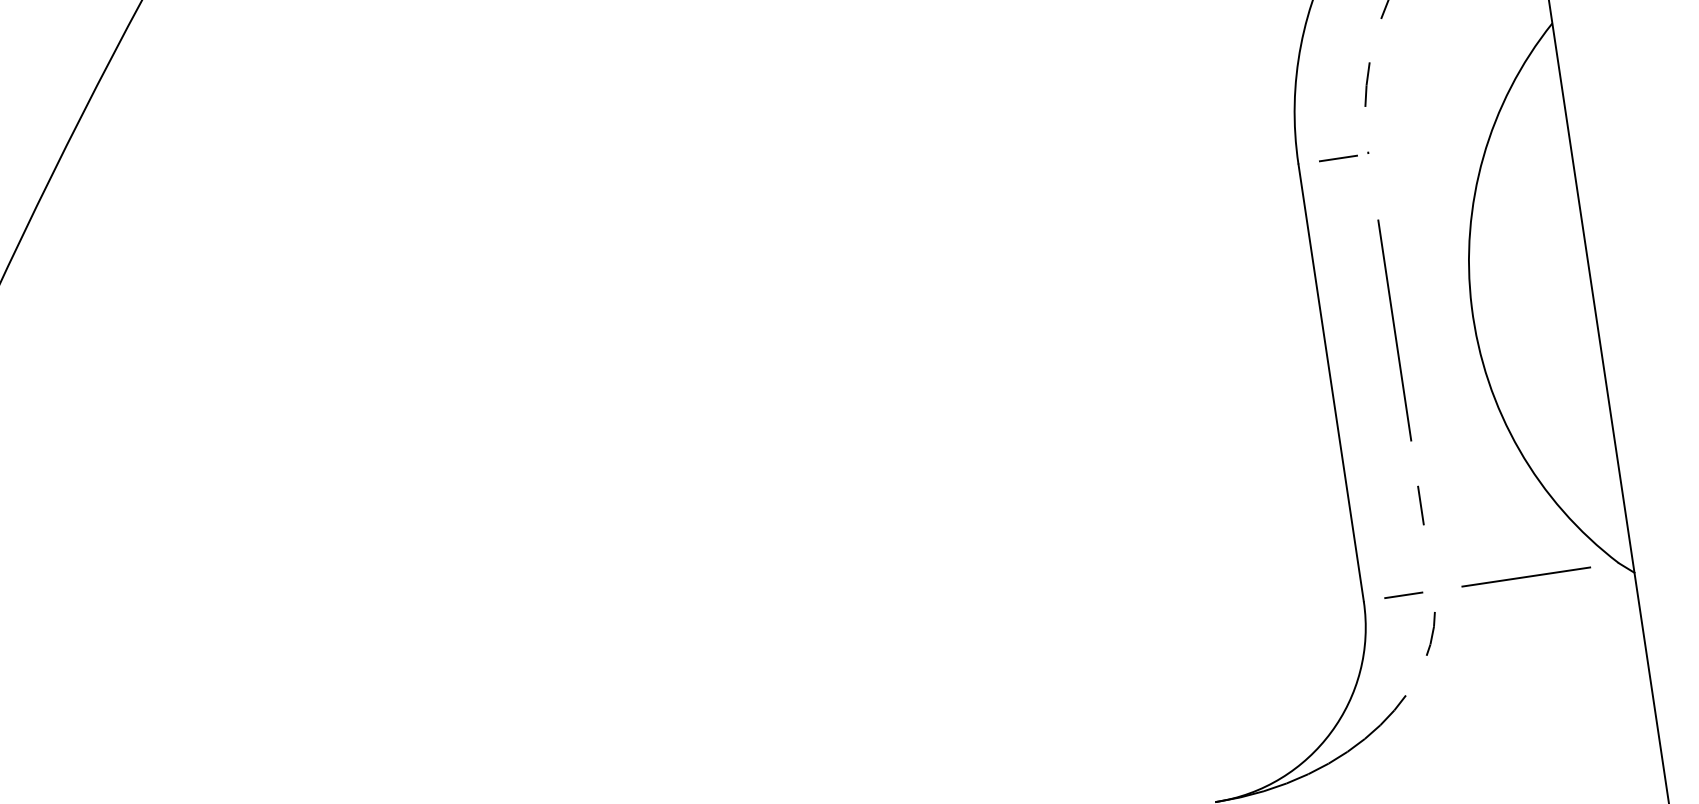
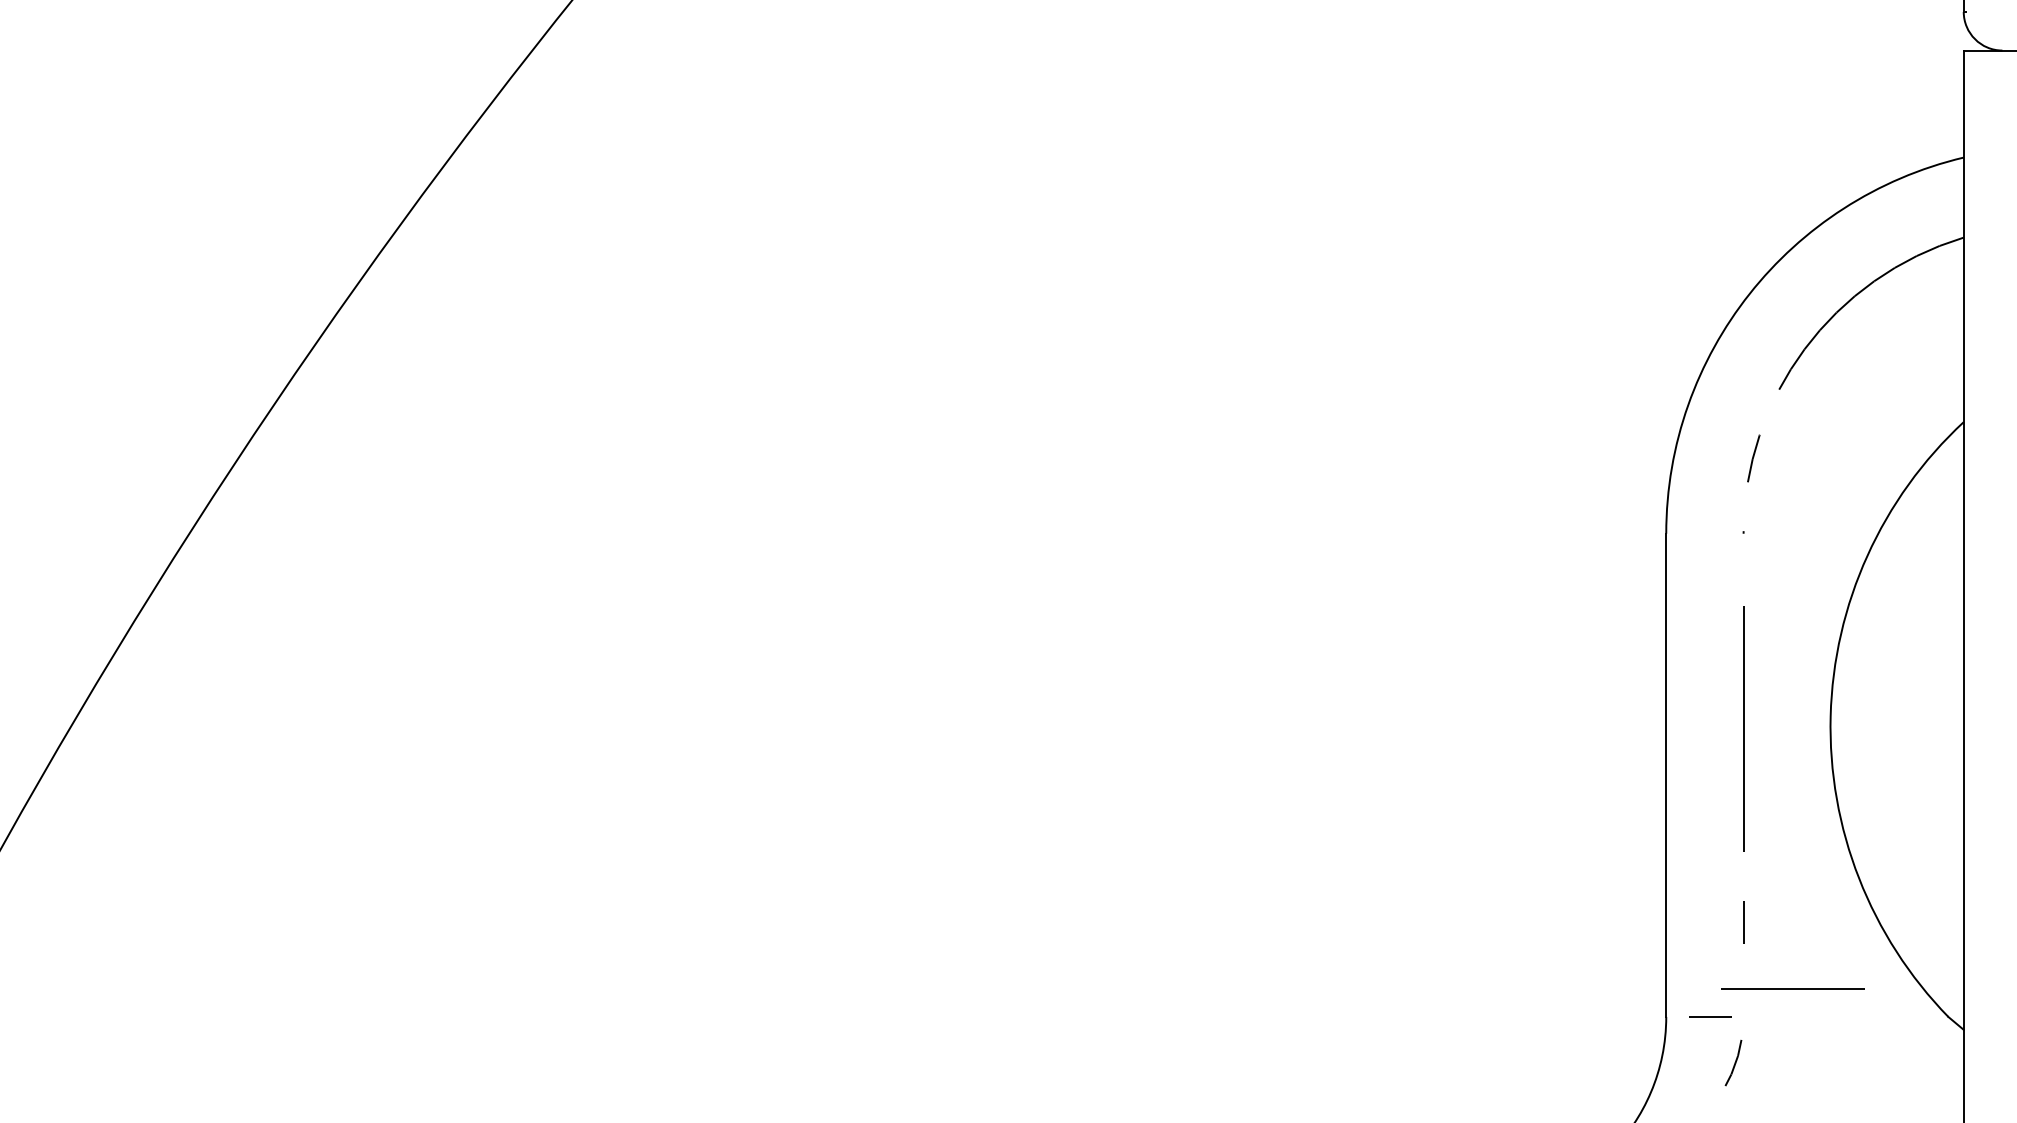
line: (1338, 158) -> (1710, 533), removed
line: (1525, 576) -> (1792, 988), moved

